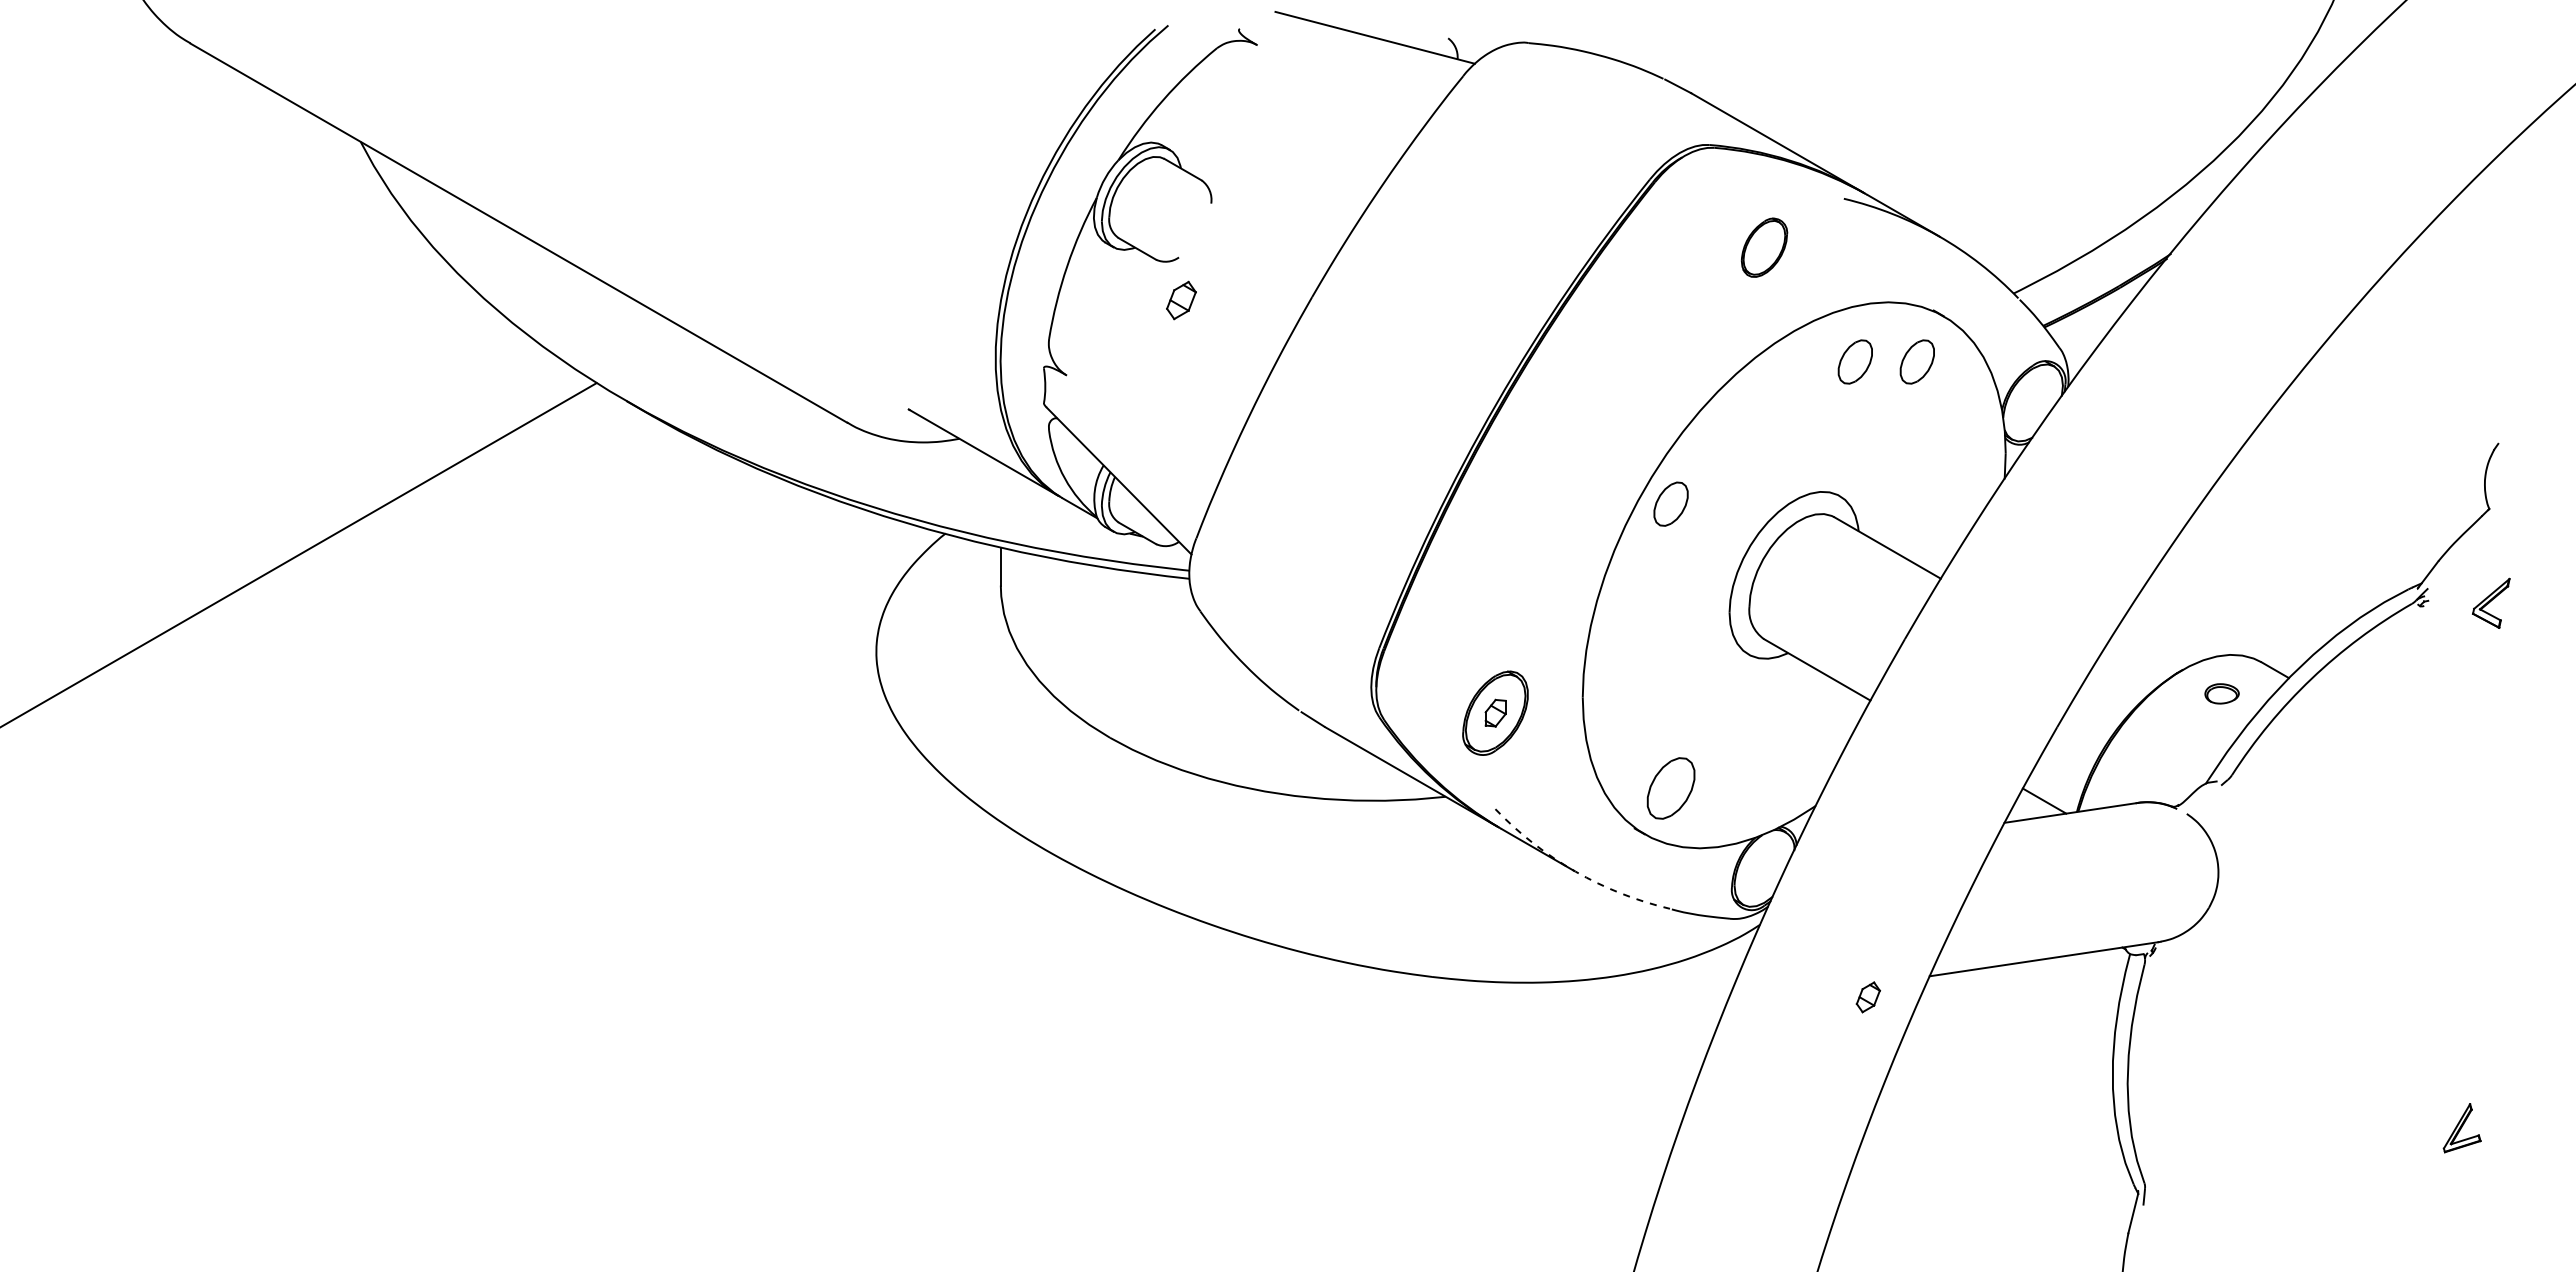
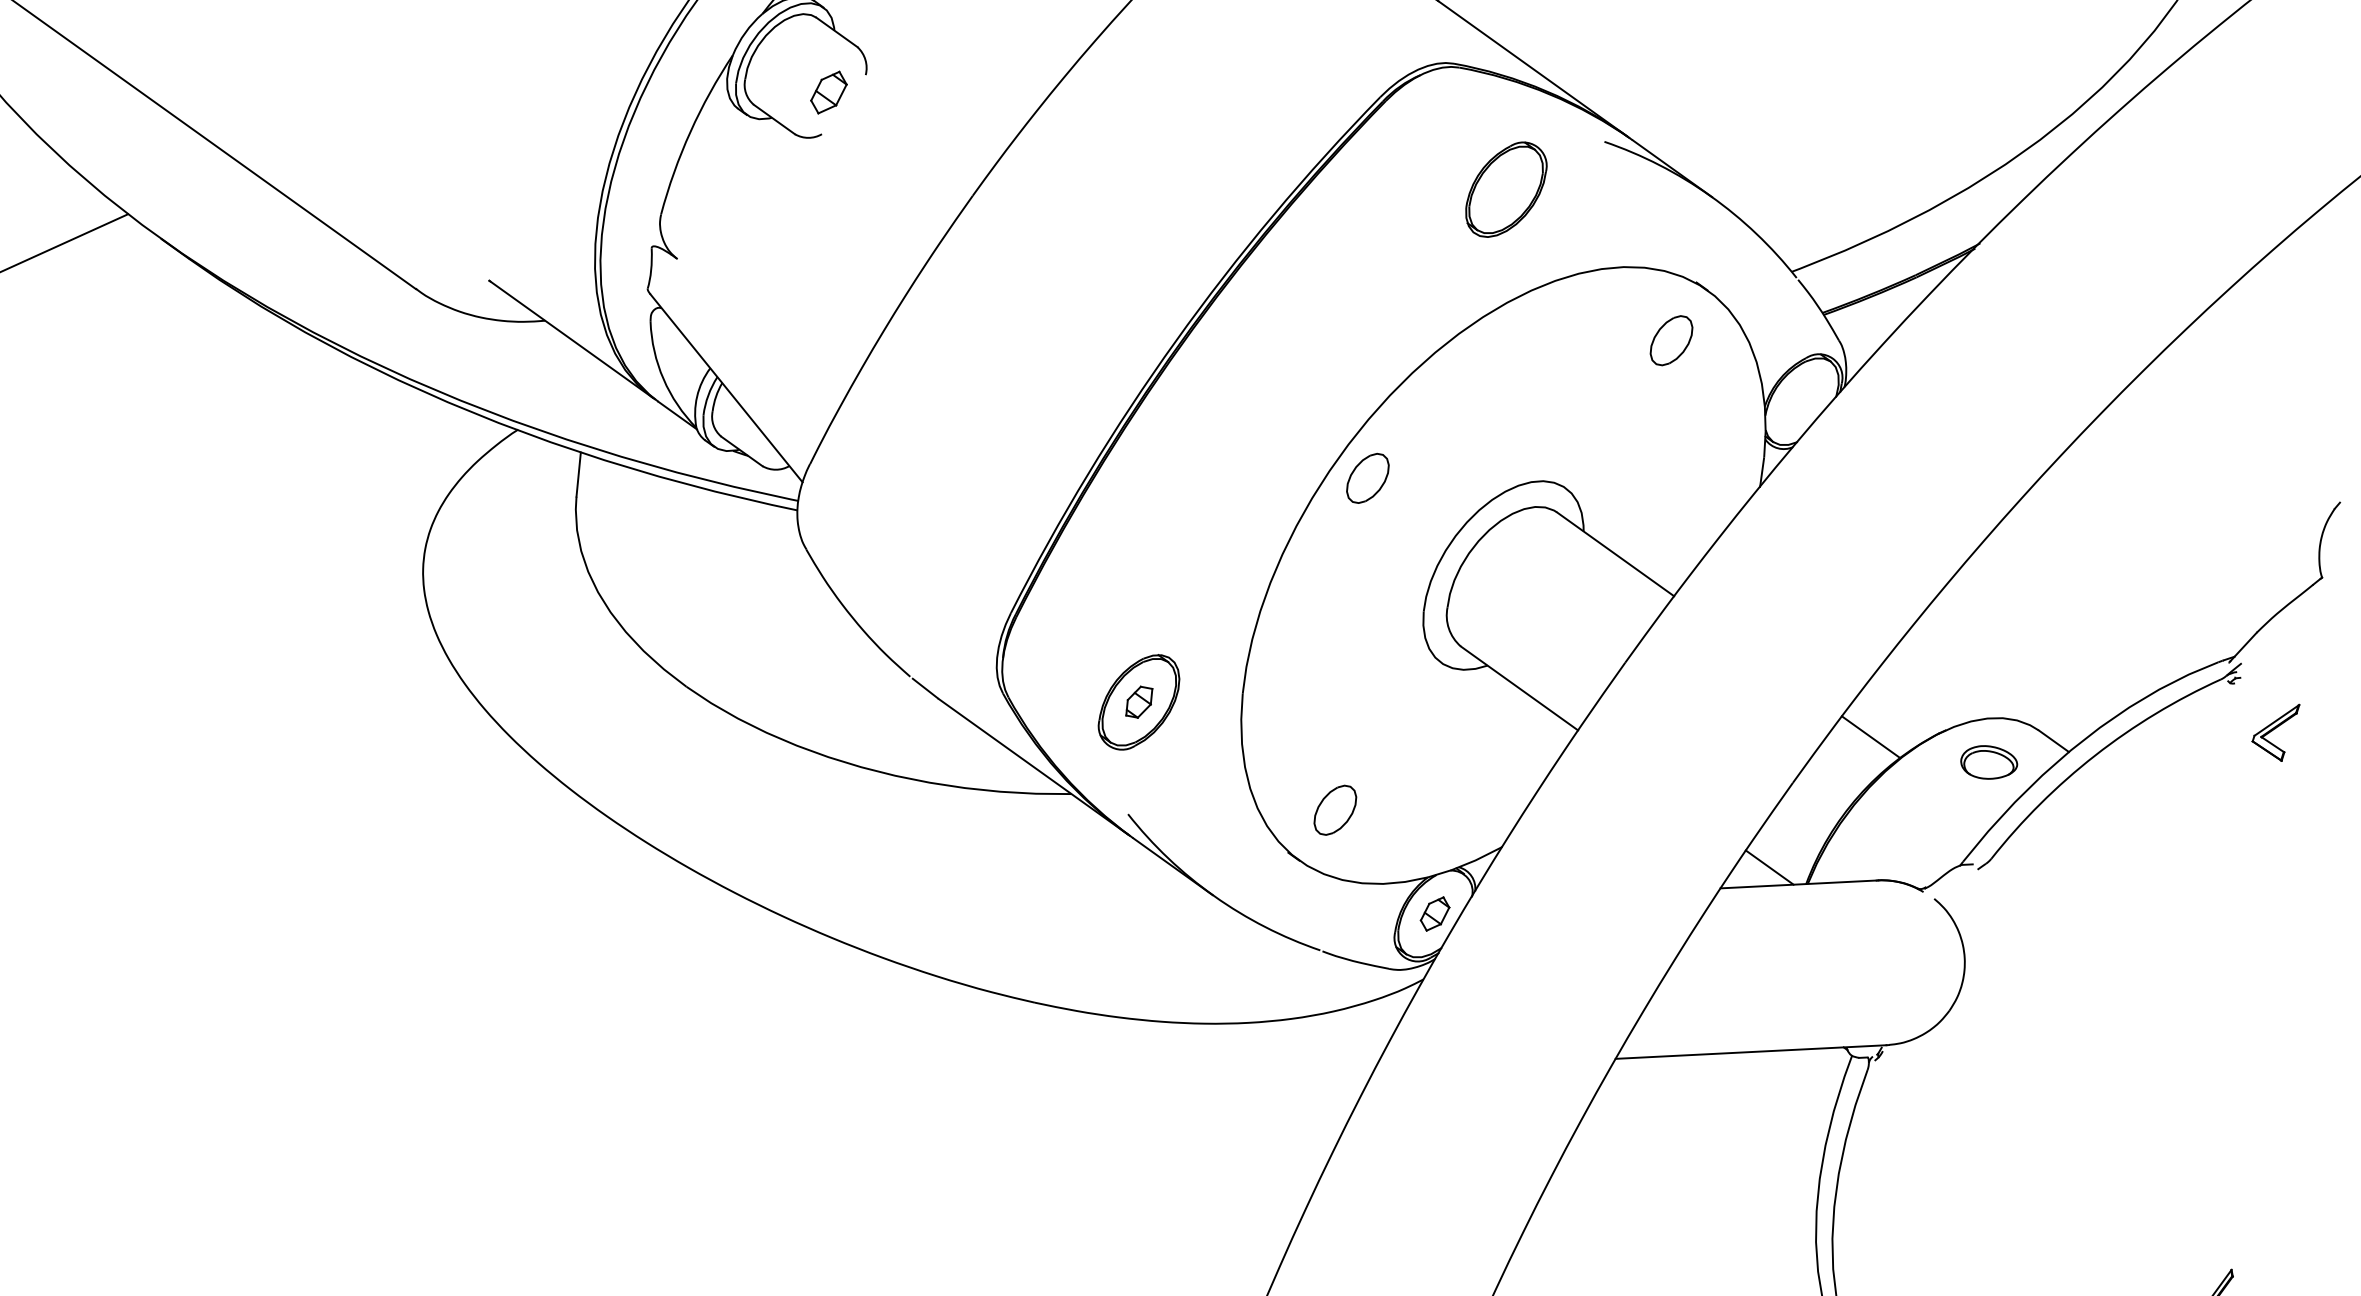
part: (1764, 247) -> (1506, 189), size x1.43
part: (1181, 300) -> (829, 92), moved
part: (1854, 361) -> (1598, 332), removed
part: (2491, 602) -> (2275, 730), moved
line: (2119, 681) -> (1870, 736), added
part: (2221, 693) -> (1988, 762), size x1.43
part: (1670, 788) -> (1334, 810), size x0.71
arc: (1575, 871) -> (1214, 896), dashed -> solid
part: (1867, 997) -> (1434, 914), moved

